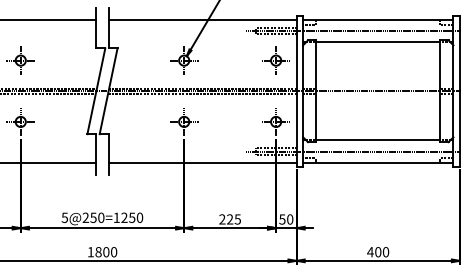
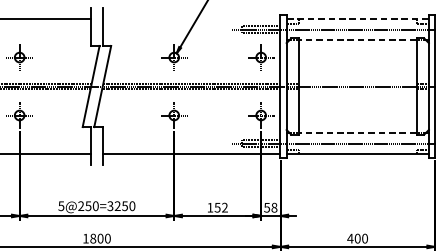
line: (202, 19) -> (191, 18), removed
line: (377, 19) -> (357, 18), solid -> dashed
line: (377, 42) -> (357, 40), solid -> dashed
line: (377, 140) -> (357, 133), solid -> dashed
text: (116, 217) -> (110, 205), 5@250=1250 -> 5@250=3250
text: (229, 219) -> (217, 207), 225 -> 152
text: (290, 219) -> (274, 207), 50 -> 58

